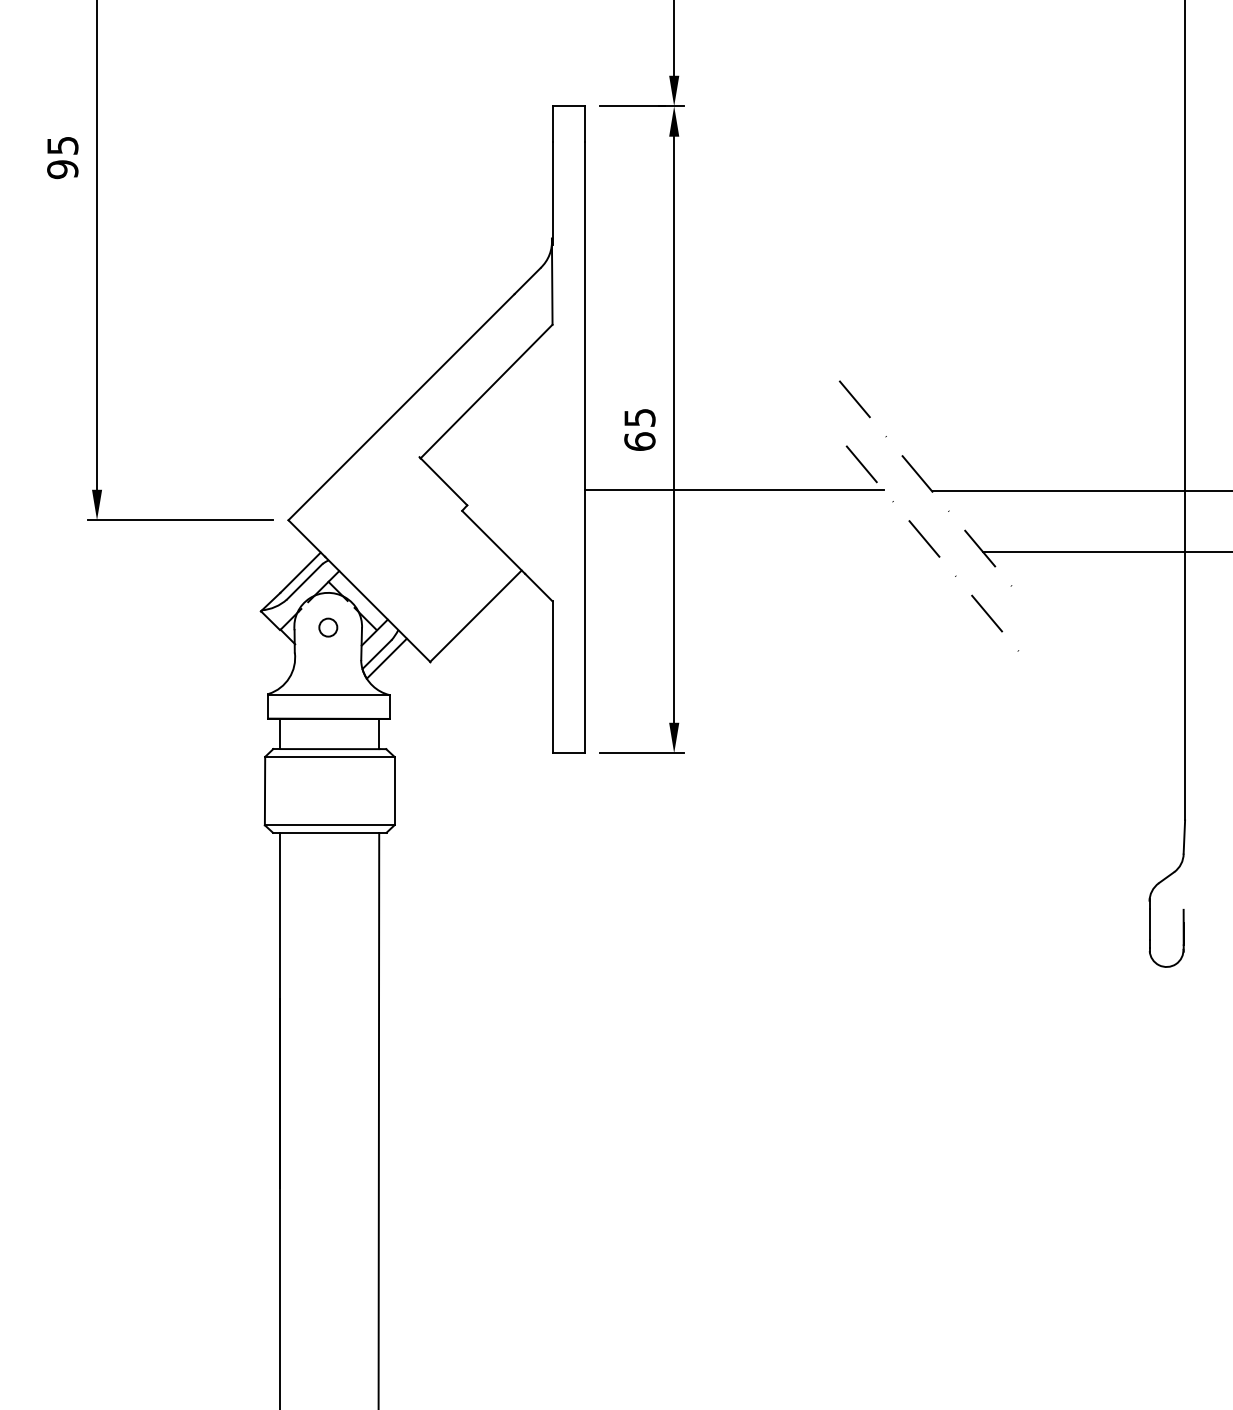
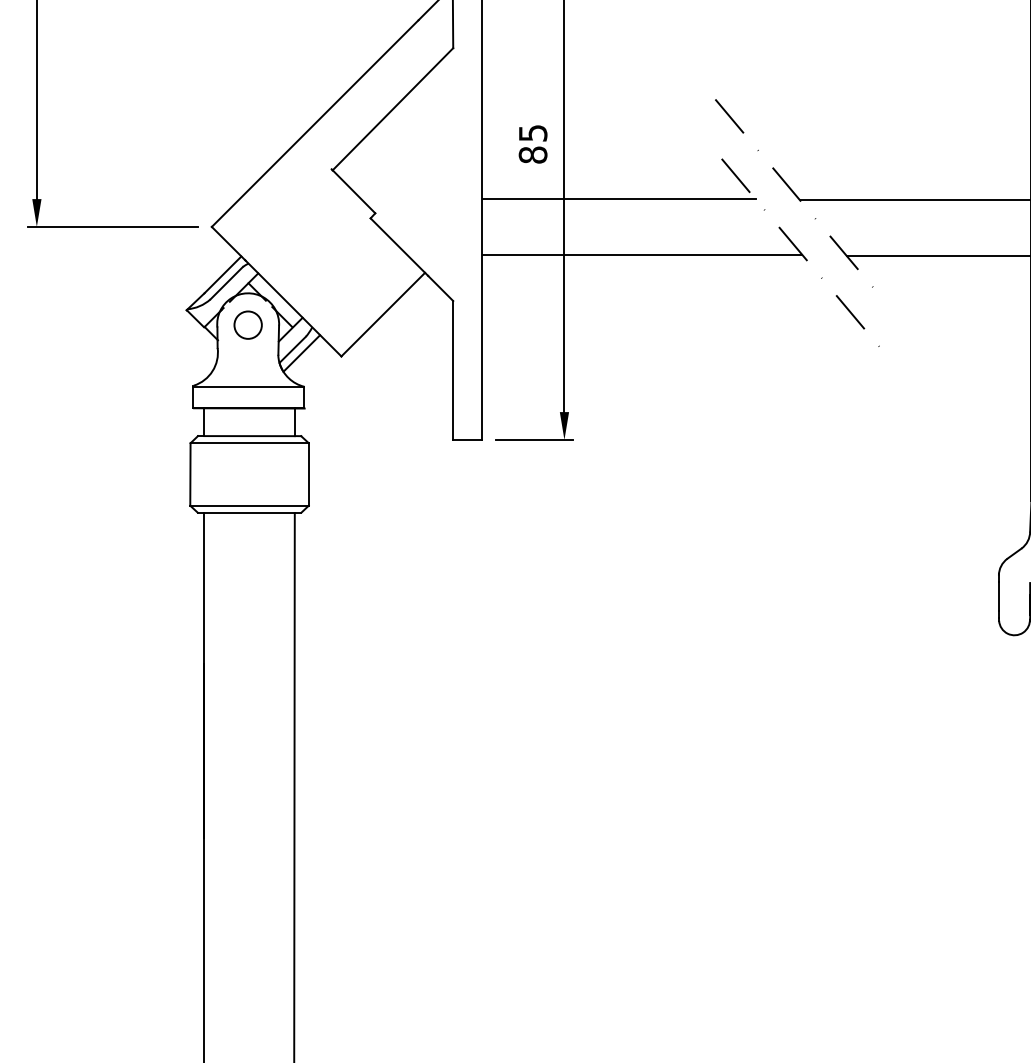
text: (639, 441) -> (532, 154), 65 -> 85
line: (759, 550) -> (642, 254), added
circle: (328, 627) -> (248, 324), size x1.67

